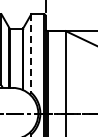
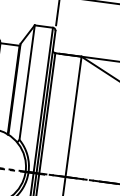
line: (31, 53) -> (27, 82), dashed -> solid

